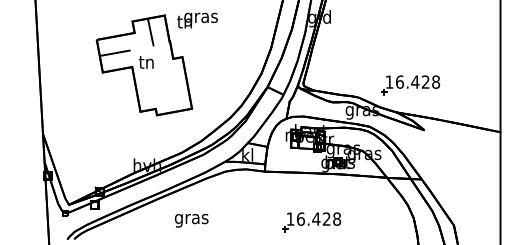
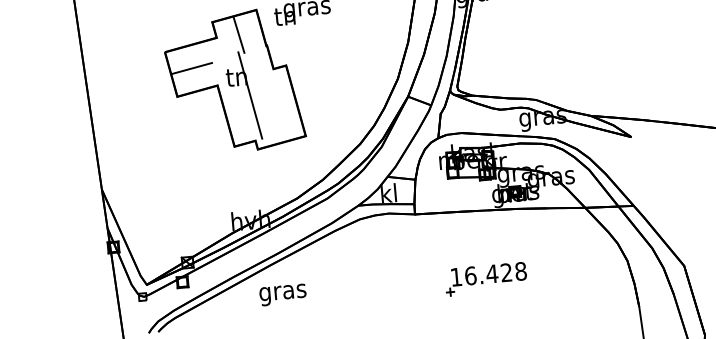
line: (154, 75) -> (249, 94), added
part: (410, 85) -> (606, 76), removed
text: (191, 220) -> (282, 294), moved

